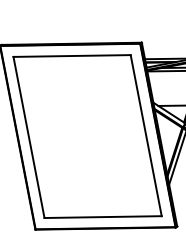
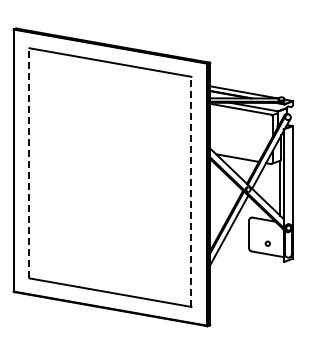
line: (146, 135) -> (191, 191), solid -> dashed
line: (28, 136) -> (29, 162), solid -> dashed

